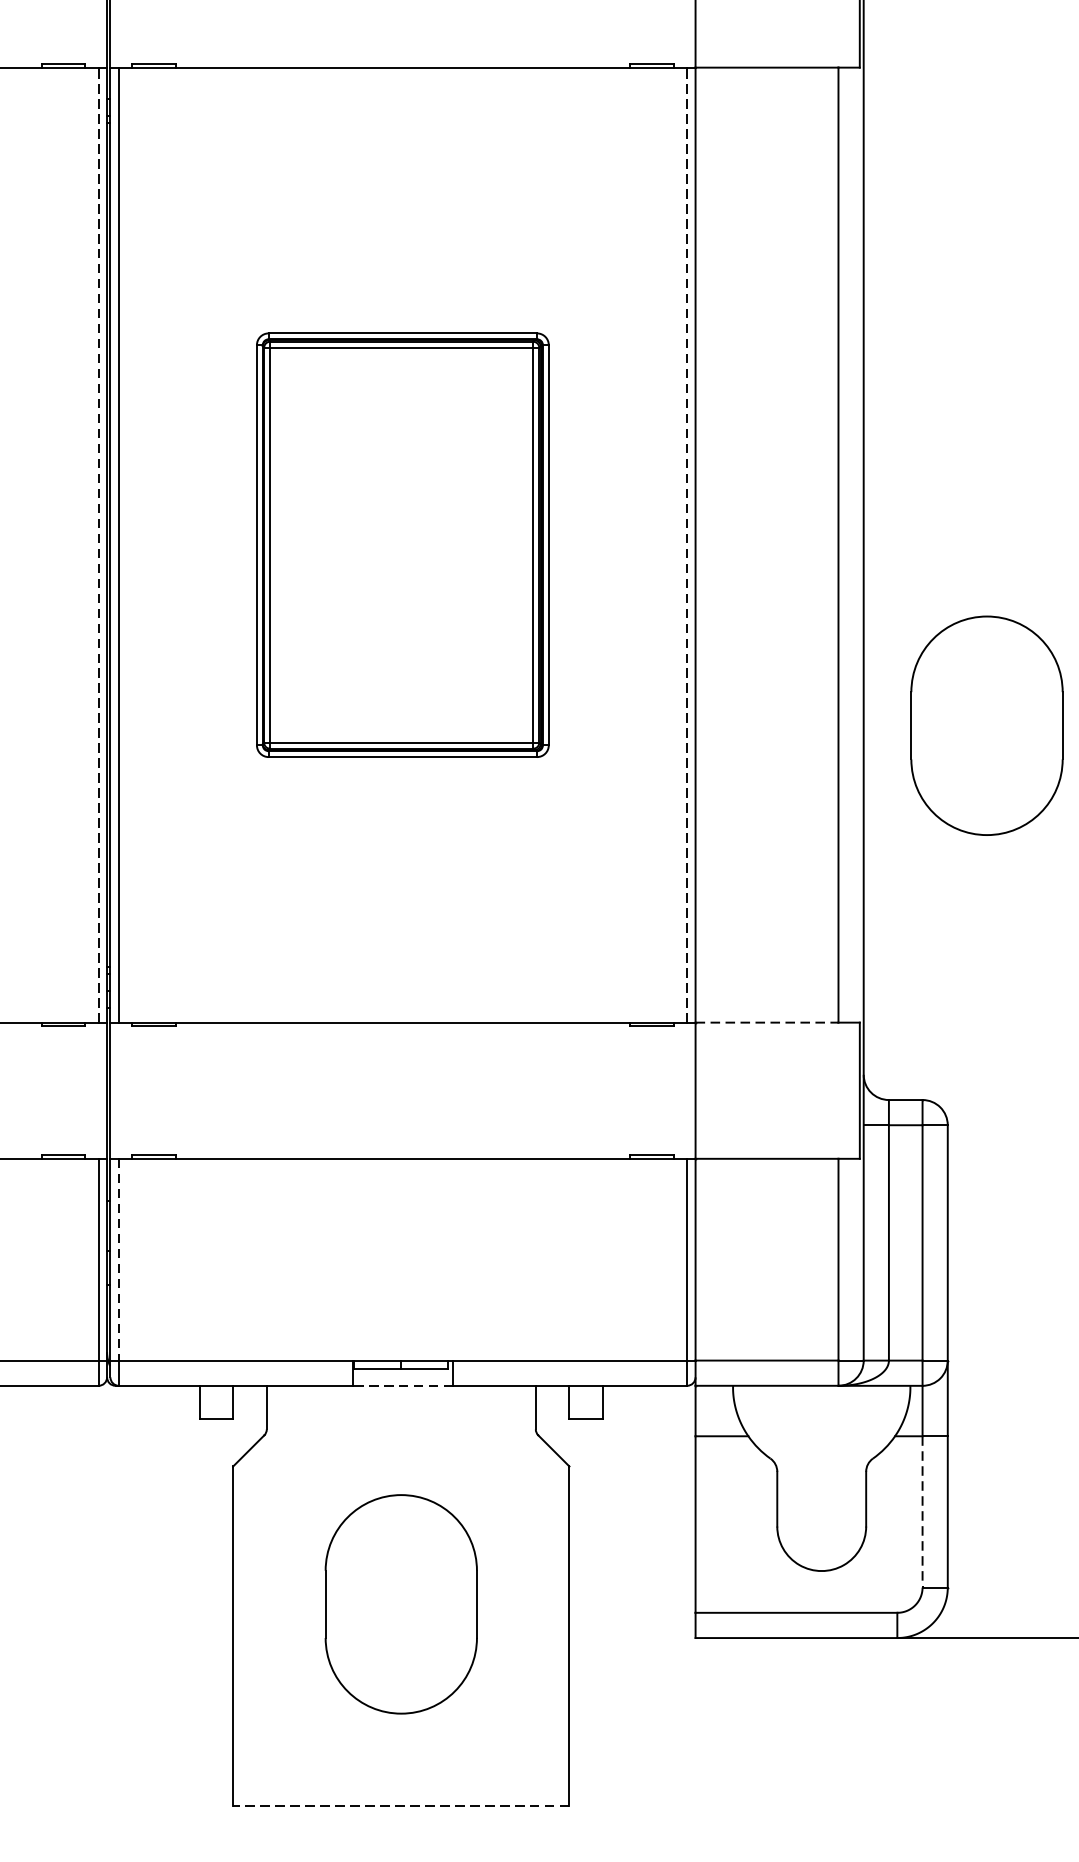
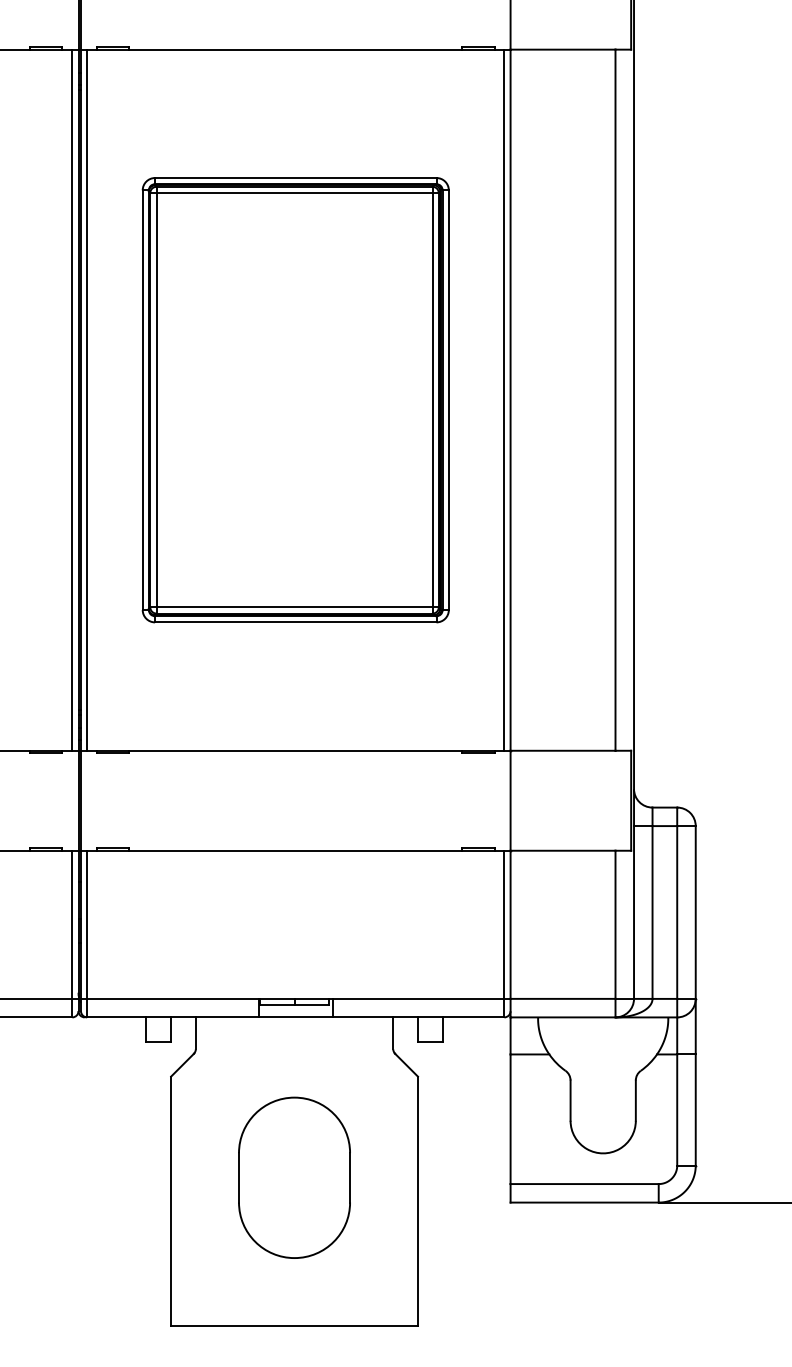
line: (98, 545) -> (72, 400), dashed -> solid
part: (402, 545) -> (295, 400), size x1.43
line: (687, 545) -> (504, 400), dashed -> solid
part: (986, 725) -> (724, 532), removed
line: (767, 1022) -> (563, 750), dashed -> solid
line: (119, 1260) -> (87, 925), dashed -> solid
line: (402, 1385) -> (295, 1017), dashed -> solid
line: (922, 1512) -> (677, 1110), dashed -> solid
line: (401, 1805) -> (294, 1325), dashed -> solid

